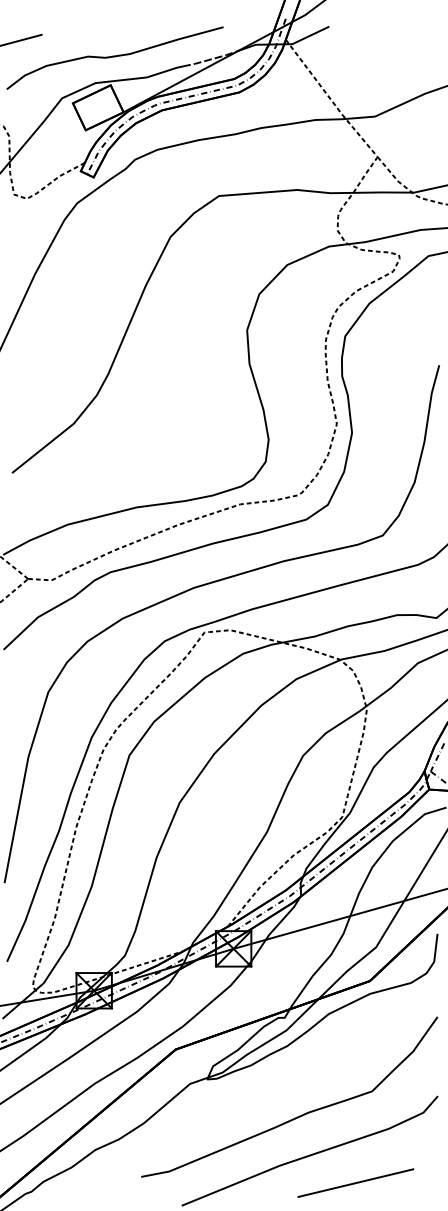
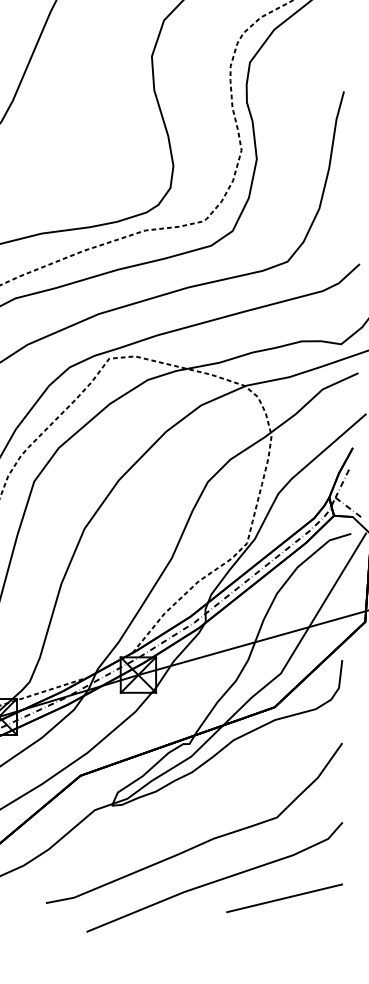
line: (355, 1182) -> (284, 897), moved

